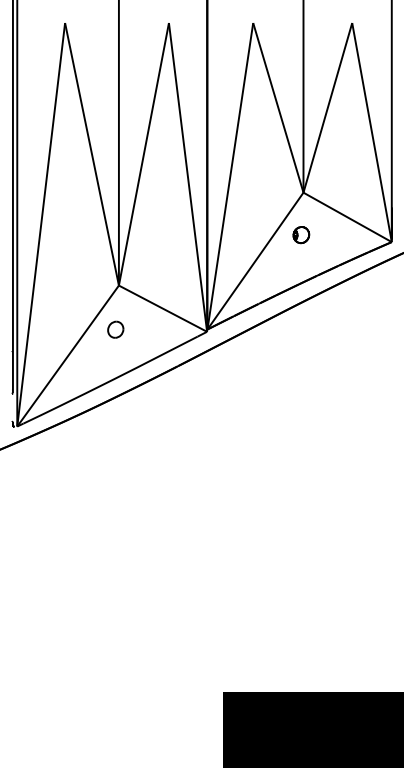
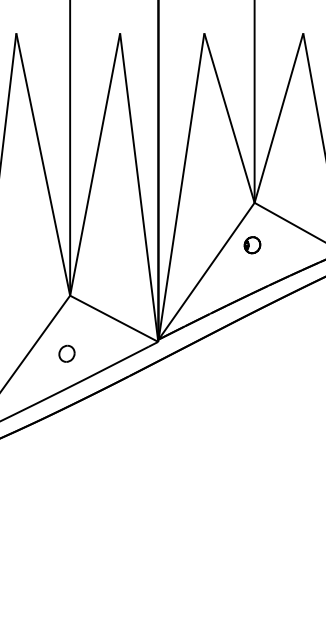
part: (115, 329) -> (66, 353), moved

